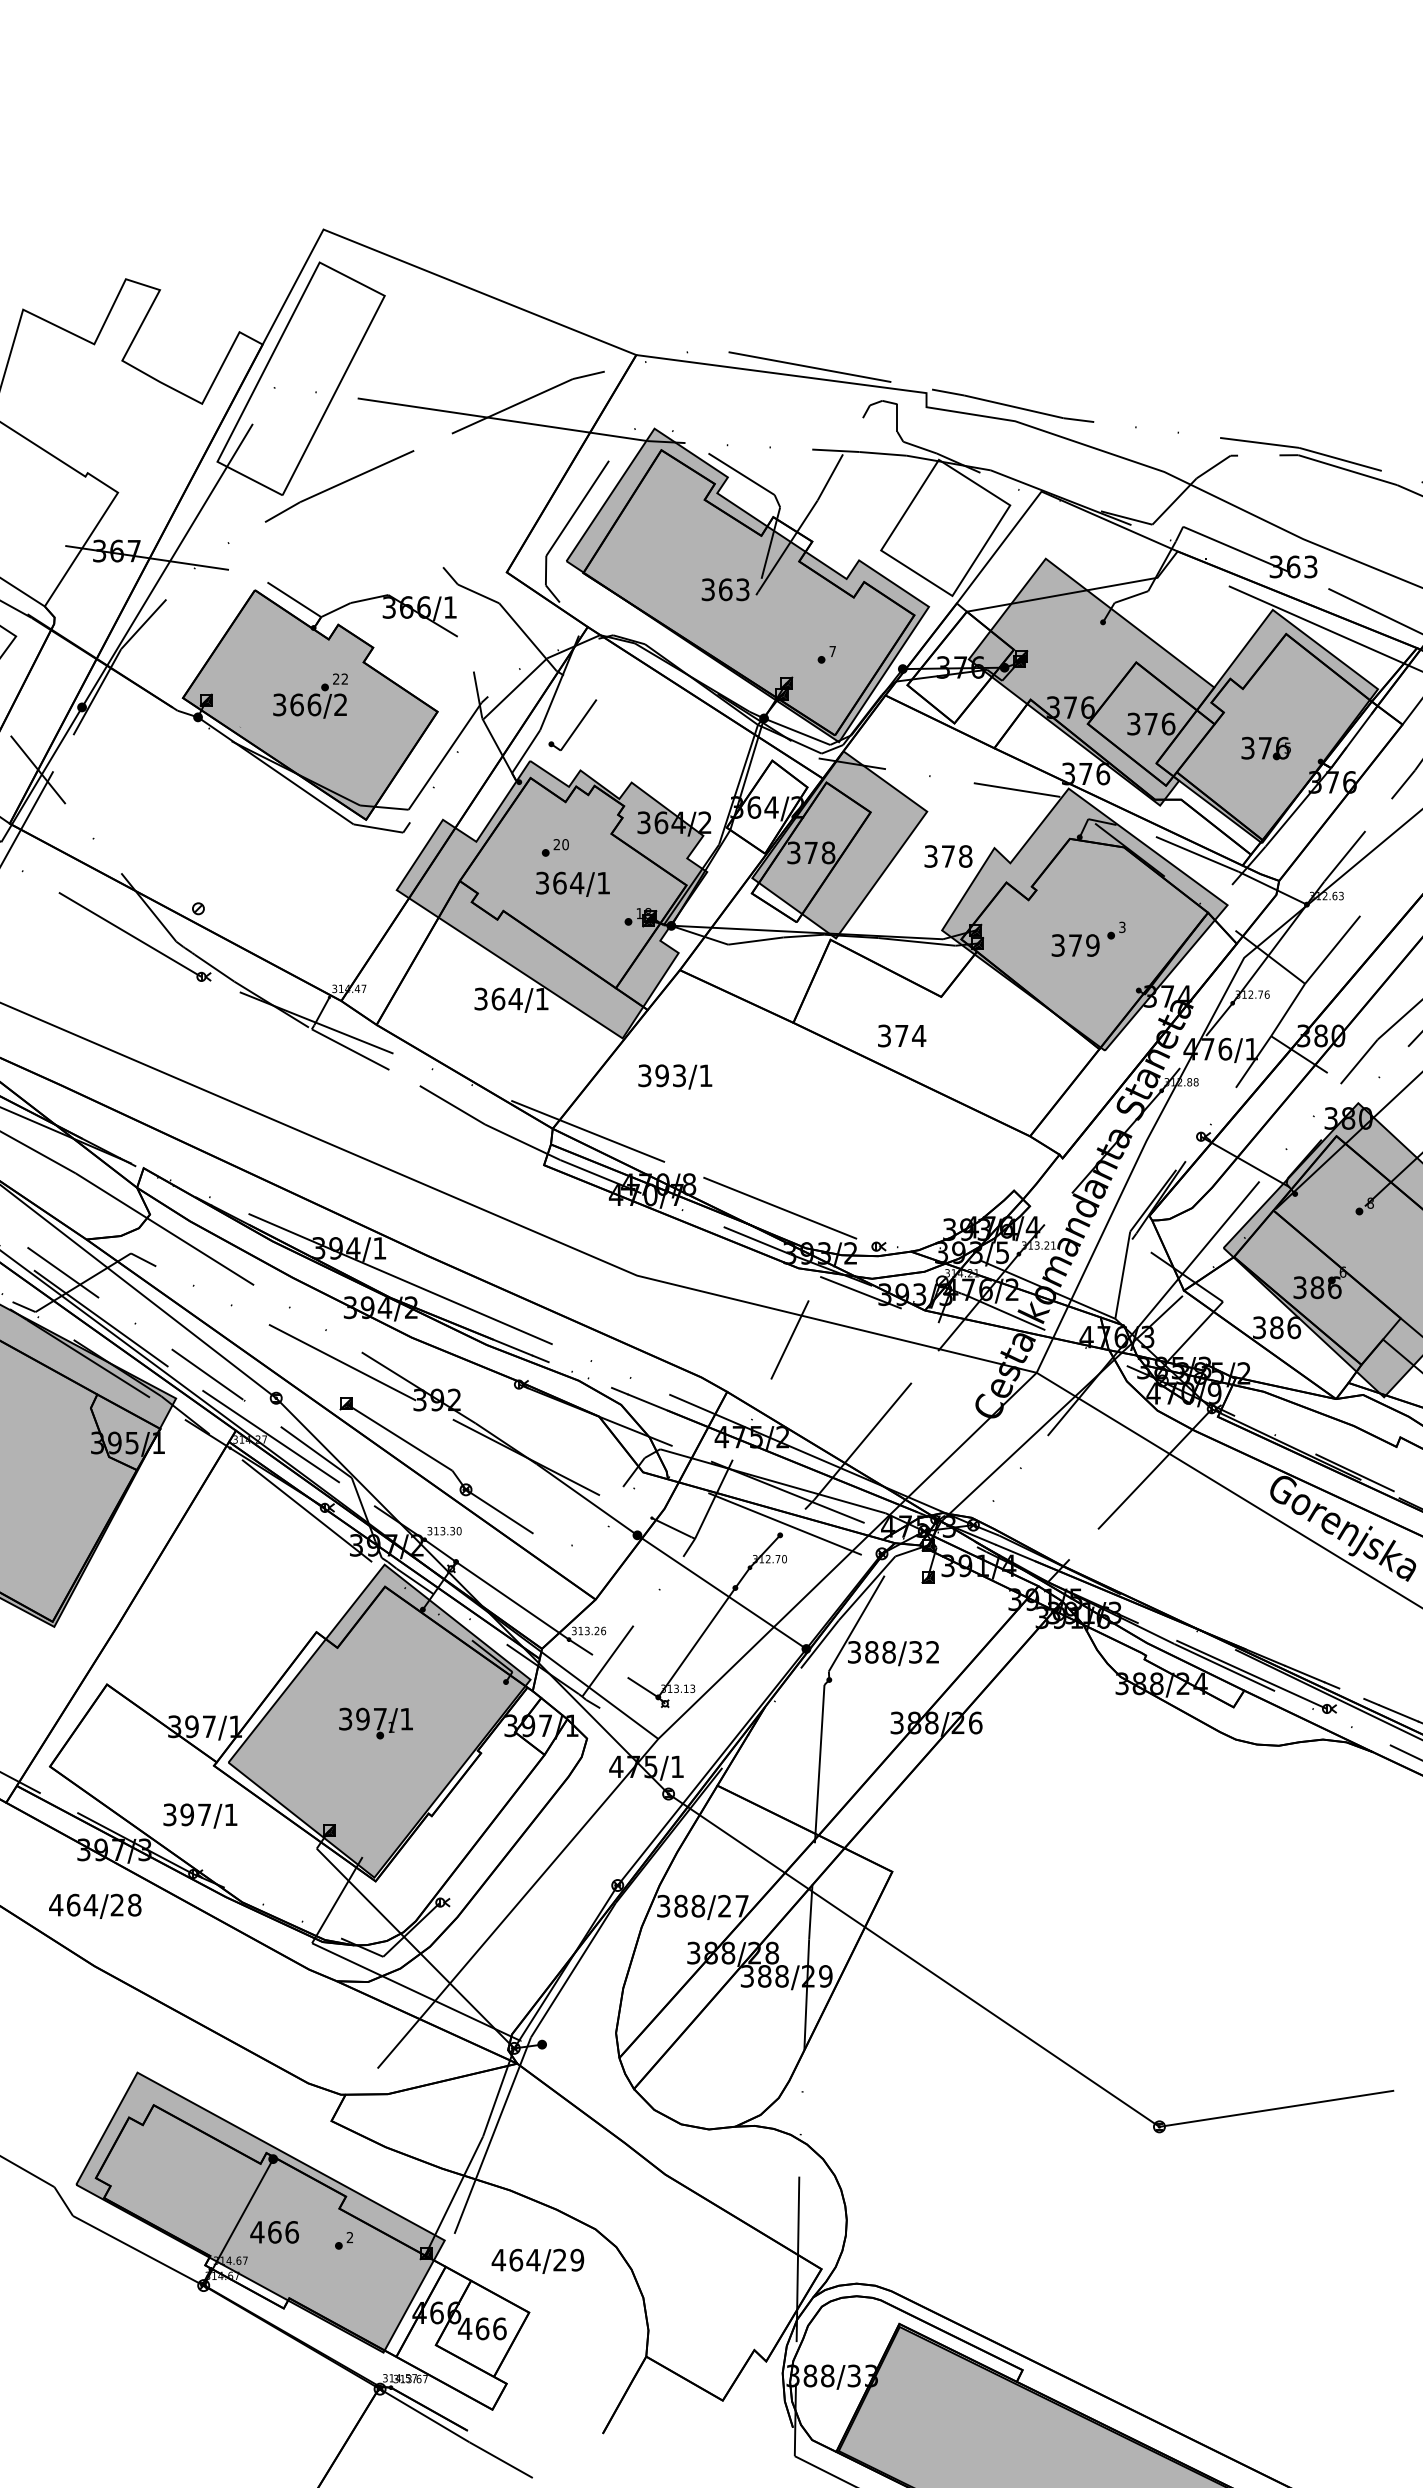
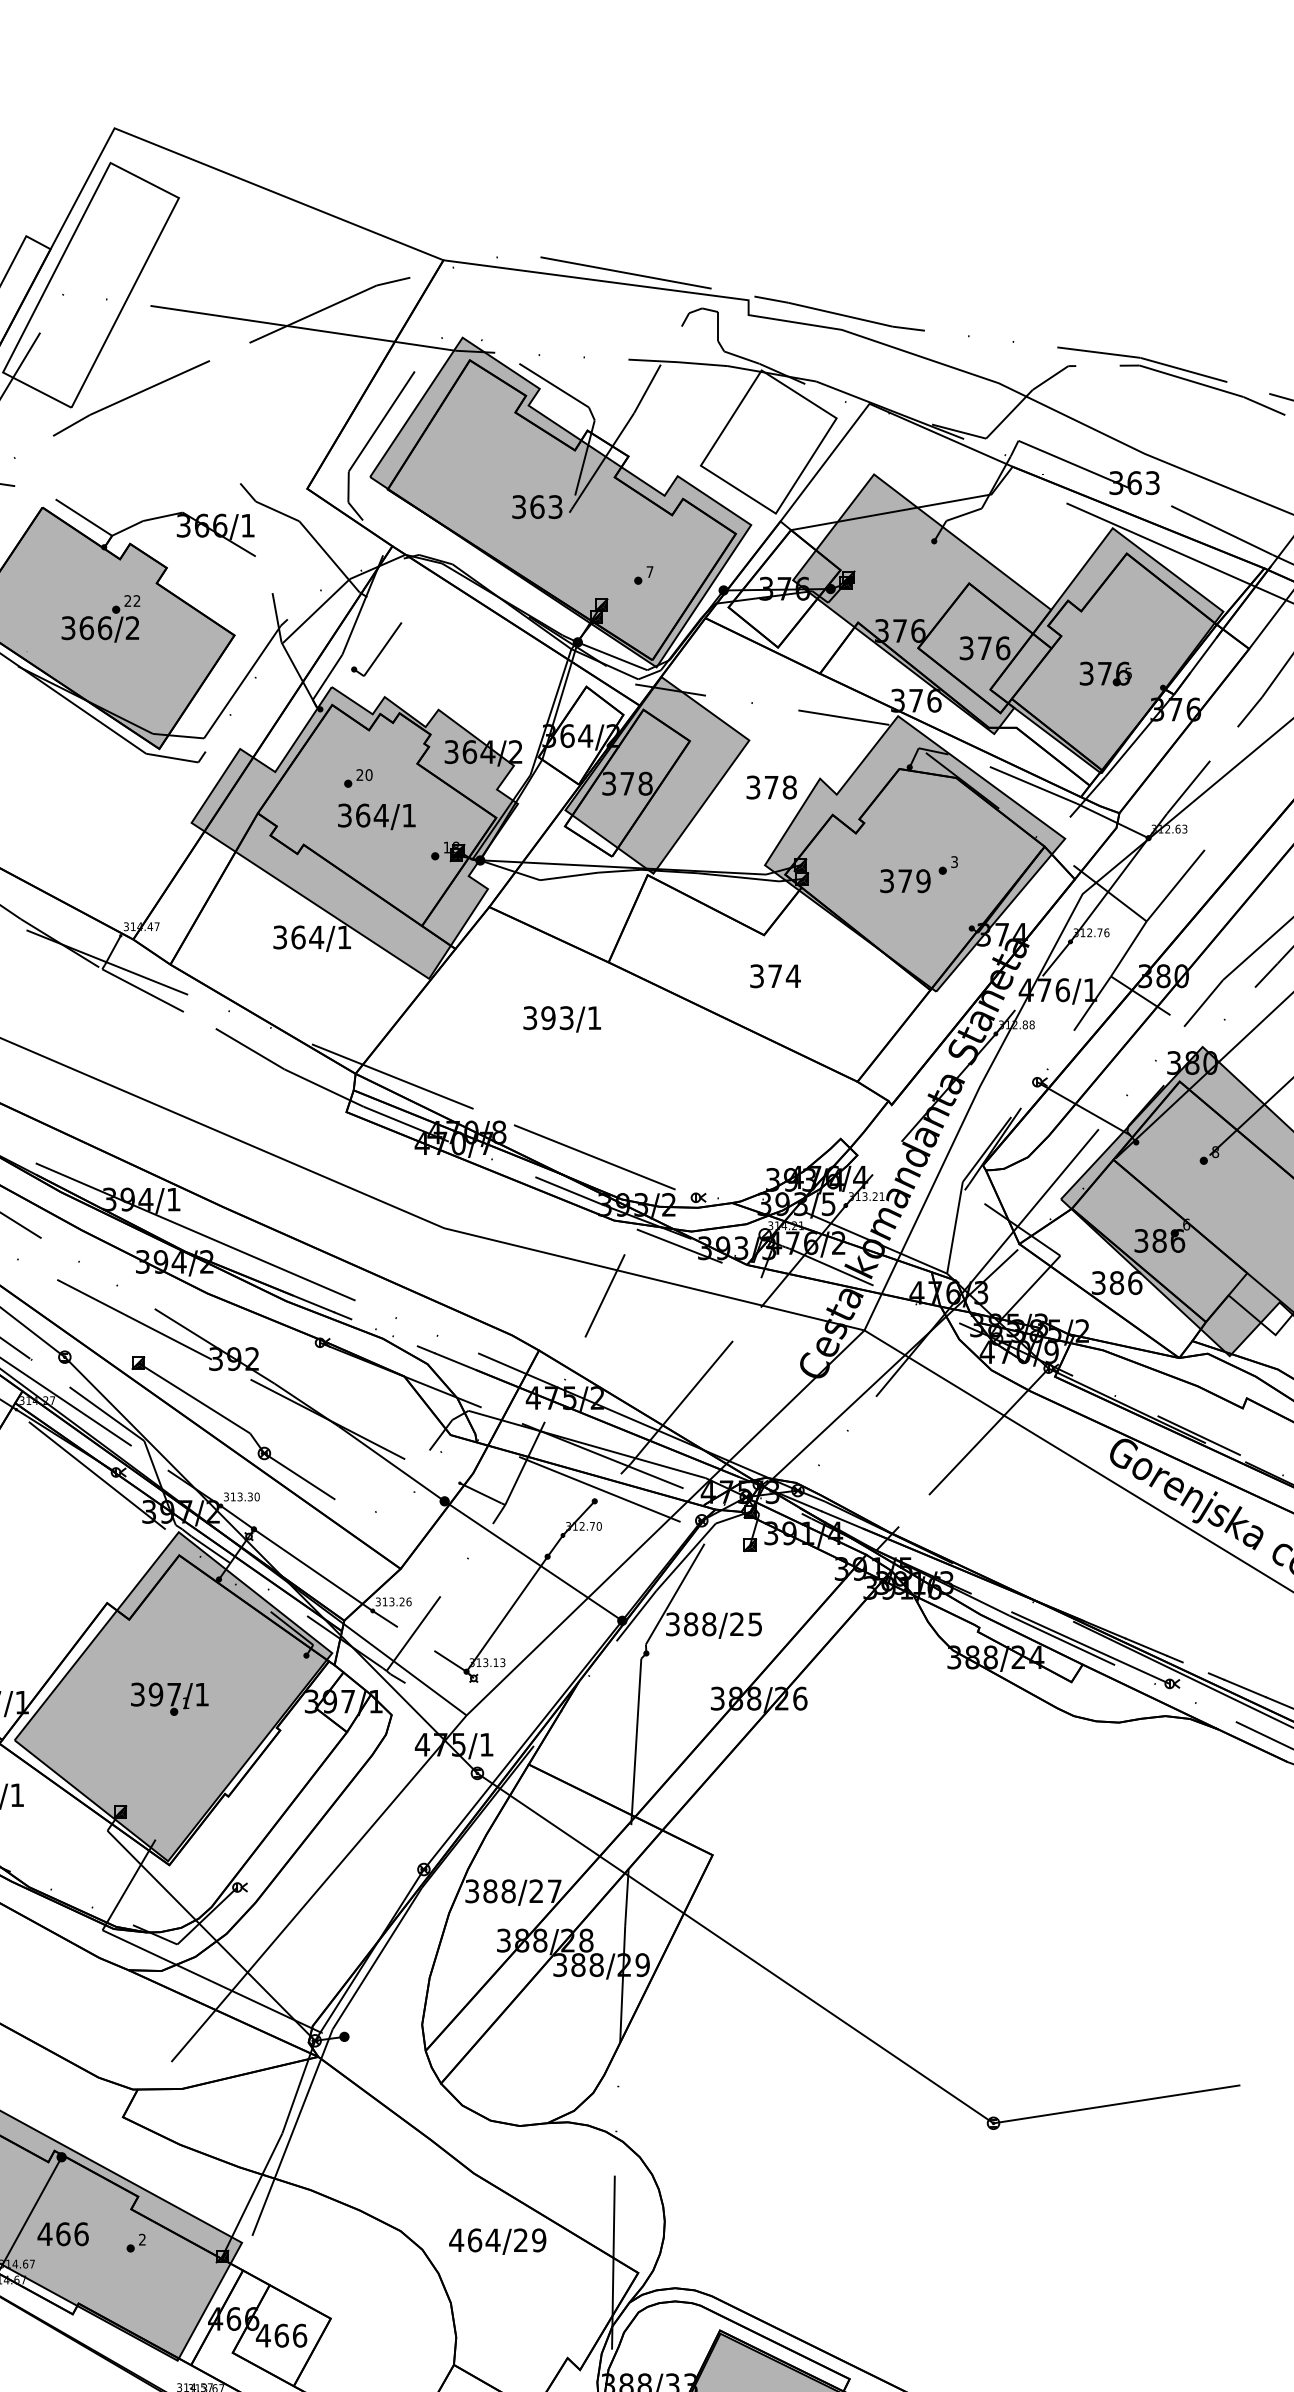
text: (902, 1035) -> (775, 975), moved
text: (675, 1076) -> (562, 1018), moved
text: (924, 1652) -> (746, 1624), 388/32 -> 388/25
text: (537, 2260) -> (497, 2240), moved

